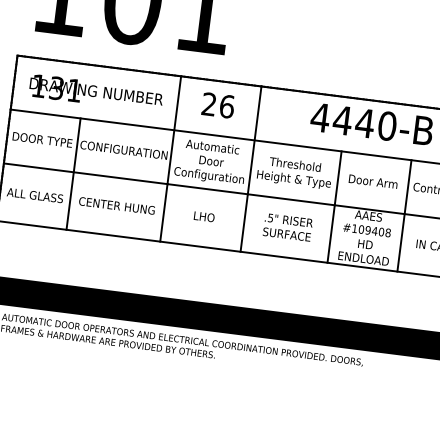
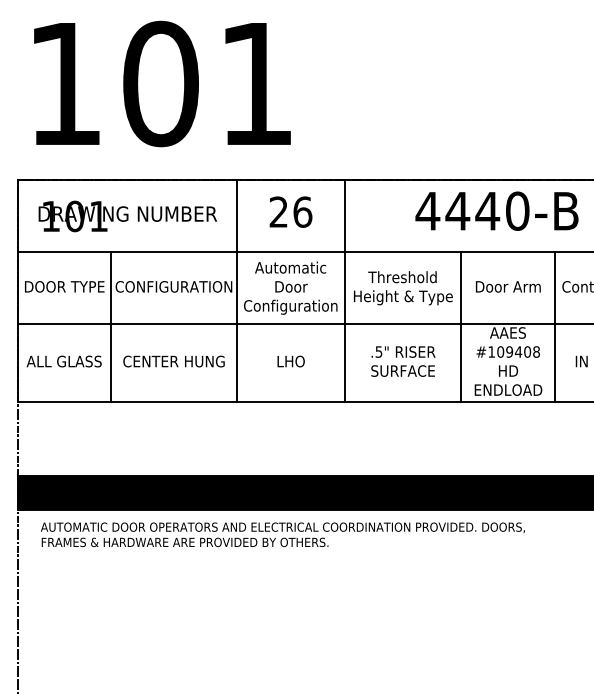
text: (56, 88) -> (74, 216), 131 -> 101

